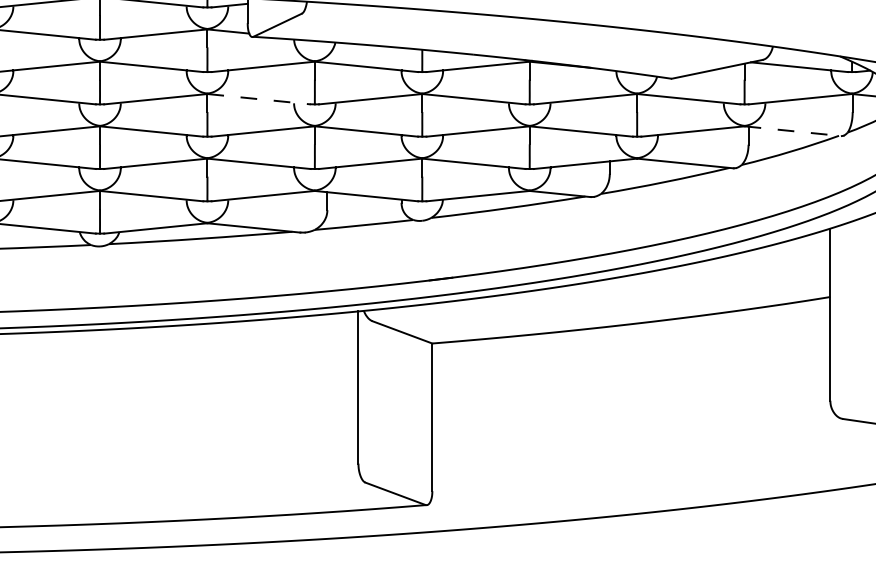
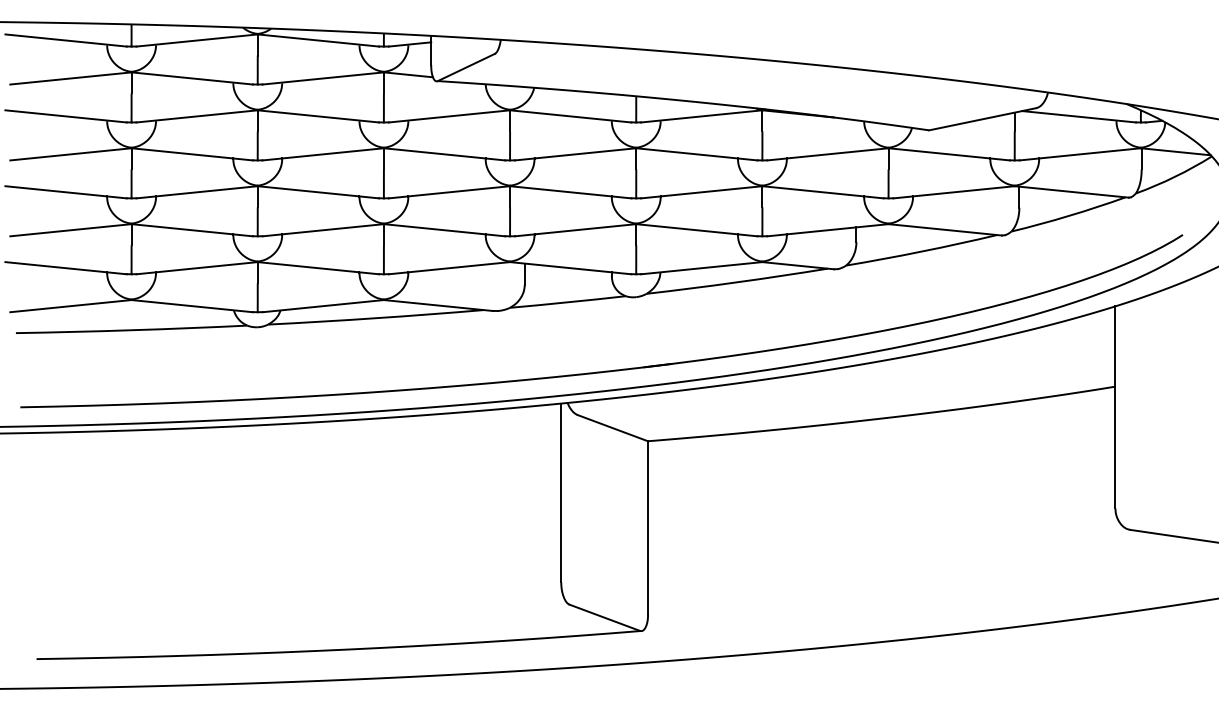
line: (259, 99) -> (444, 154), dashed -> solid
line: (793, 131) -> (1072, 192), dashed -> solid

